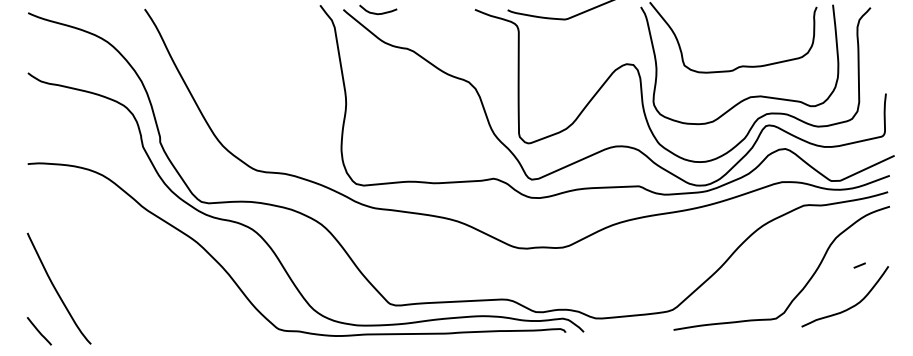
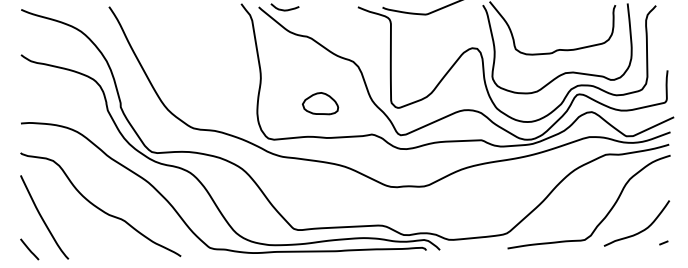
part: (425, 137) -> (320, 103), added
line: (859, 264) -> (663, 242), moved
curve: (131, 275) -> (99, 207), added

